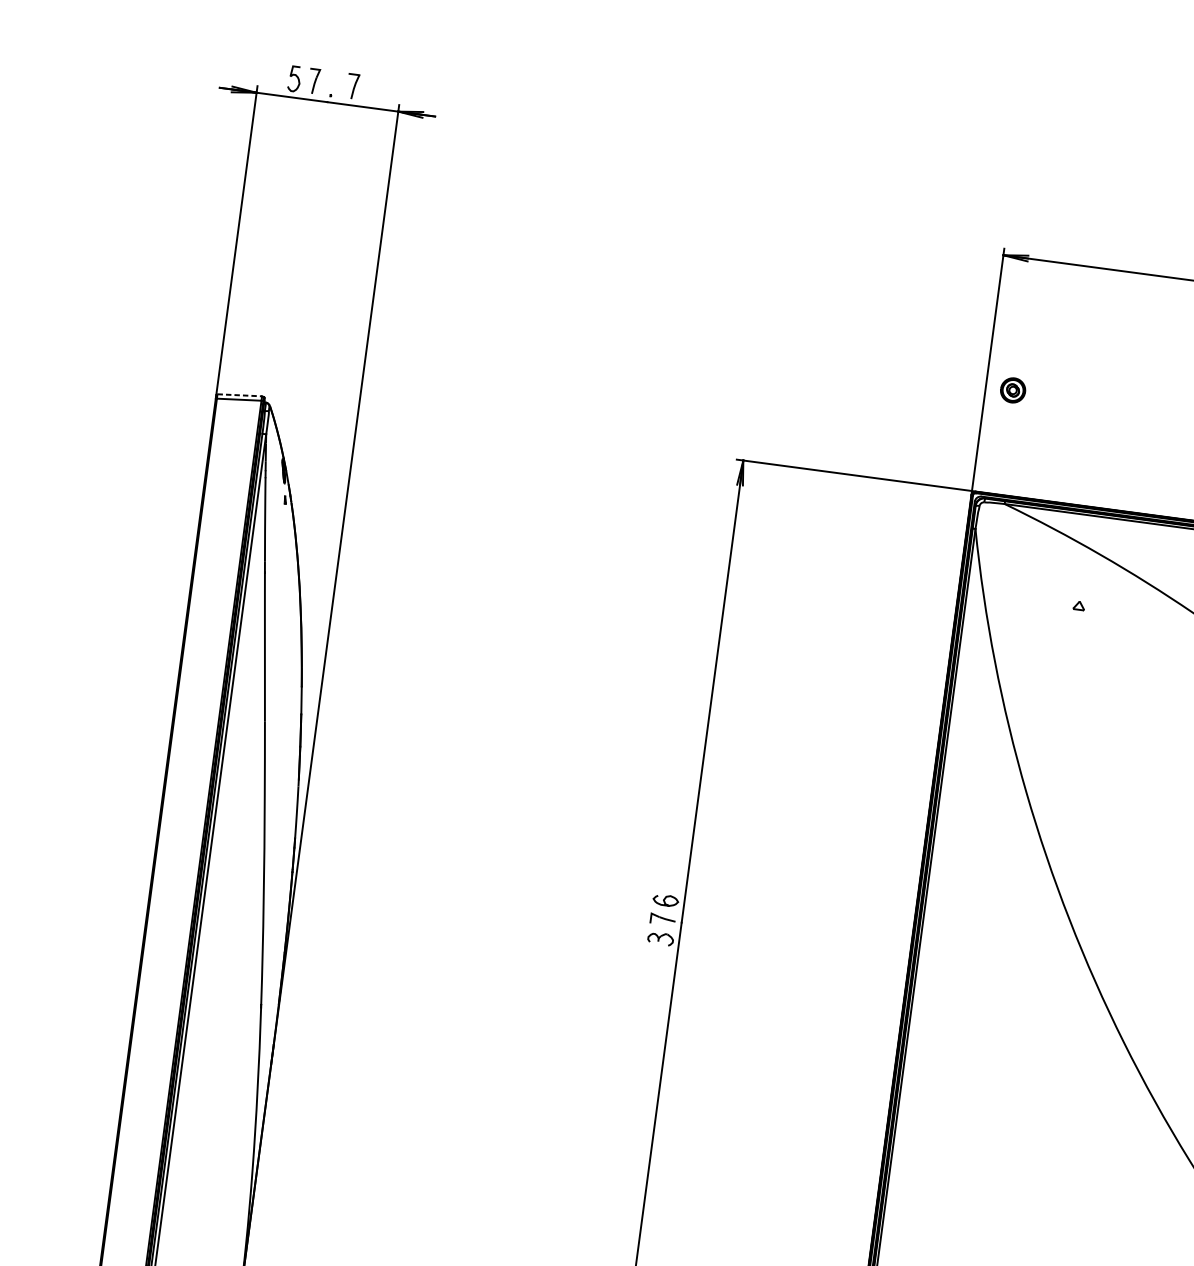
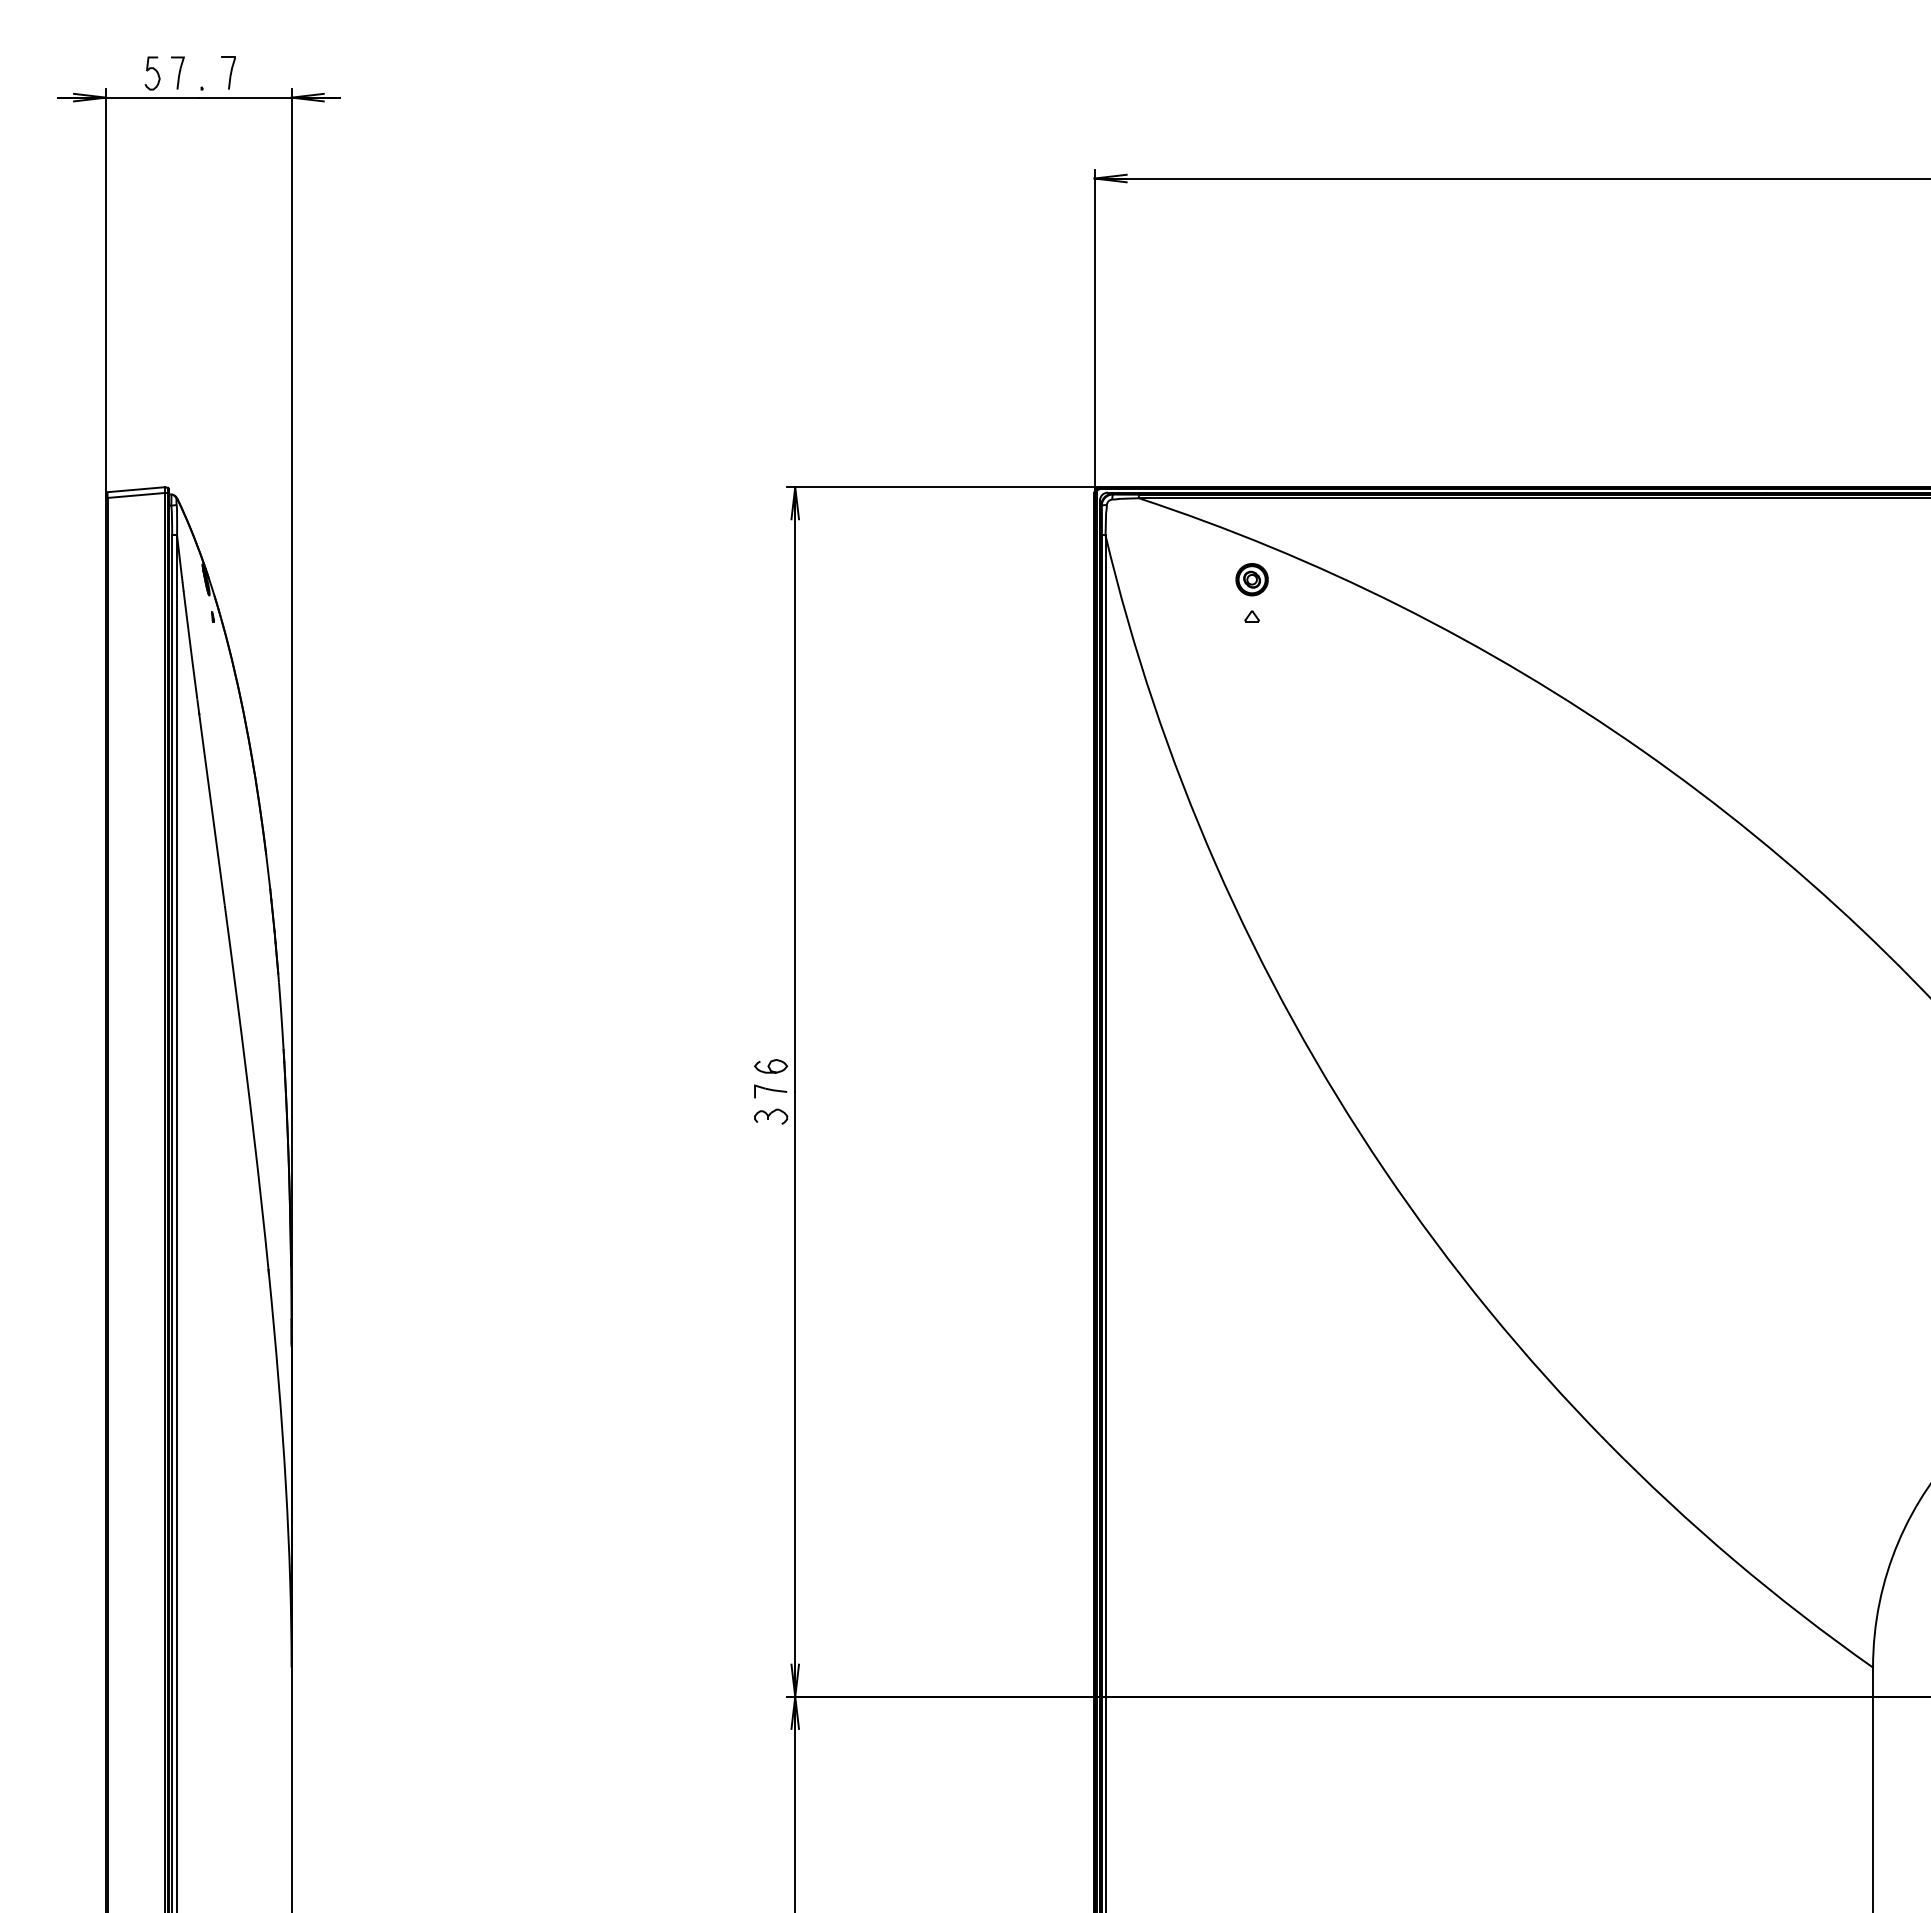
part: (1012, 390) -> (1251, 579), moved
line: (239, 395) -> (136, 489), dashed -> solid

